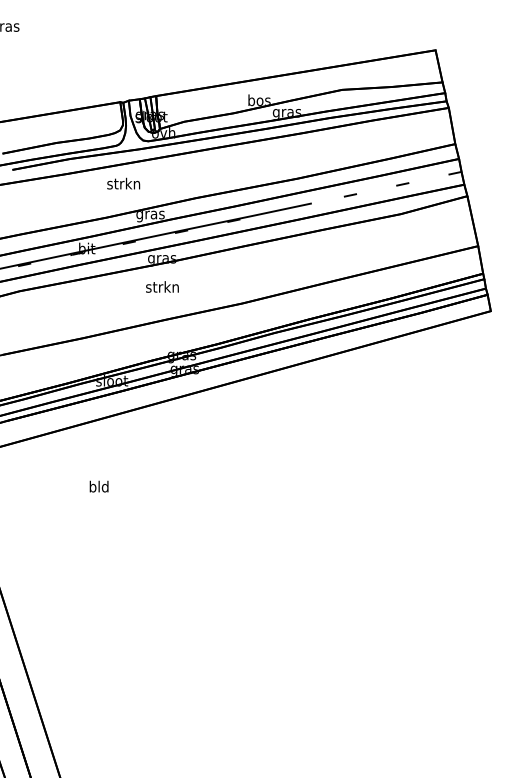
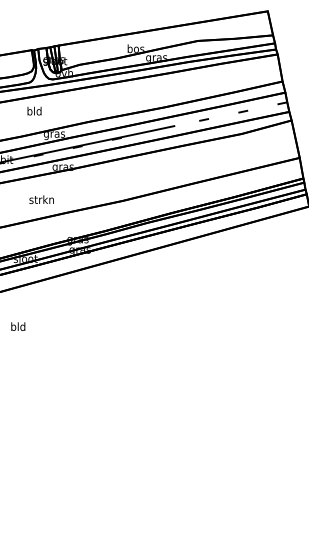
text: (123, 183) -> (34, 111), strkn -> bld
text: (162, 286) -> (41, 199), moved
text: (98, 486) -> (17, 326), moved

